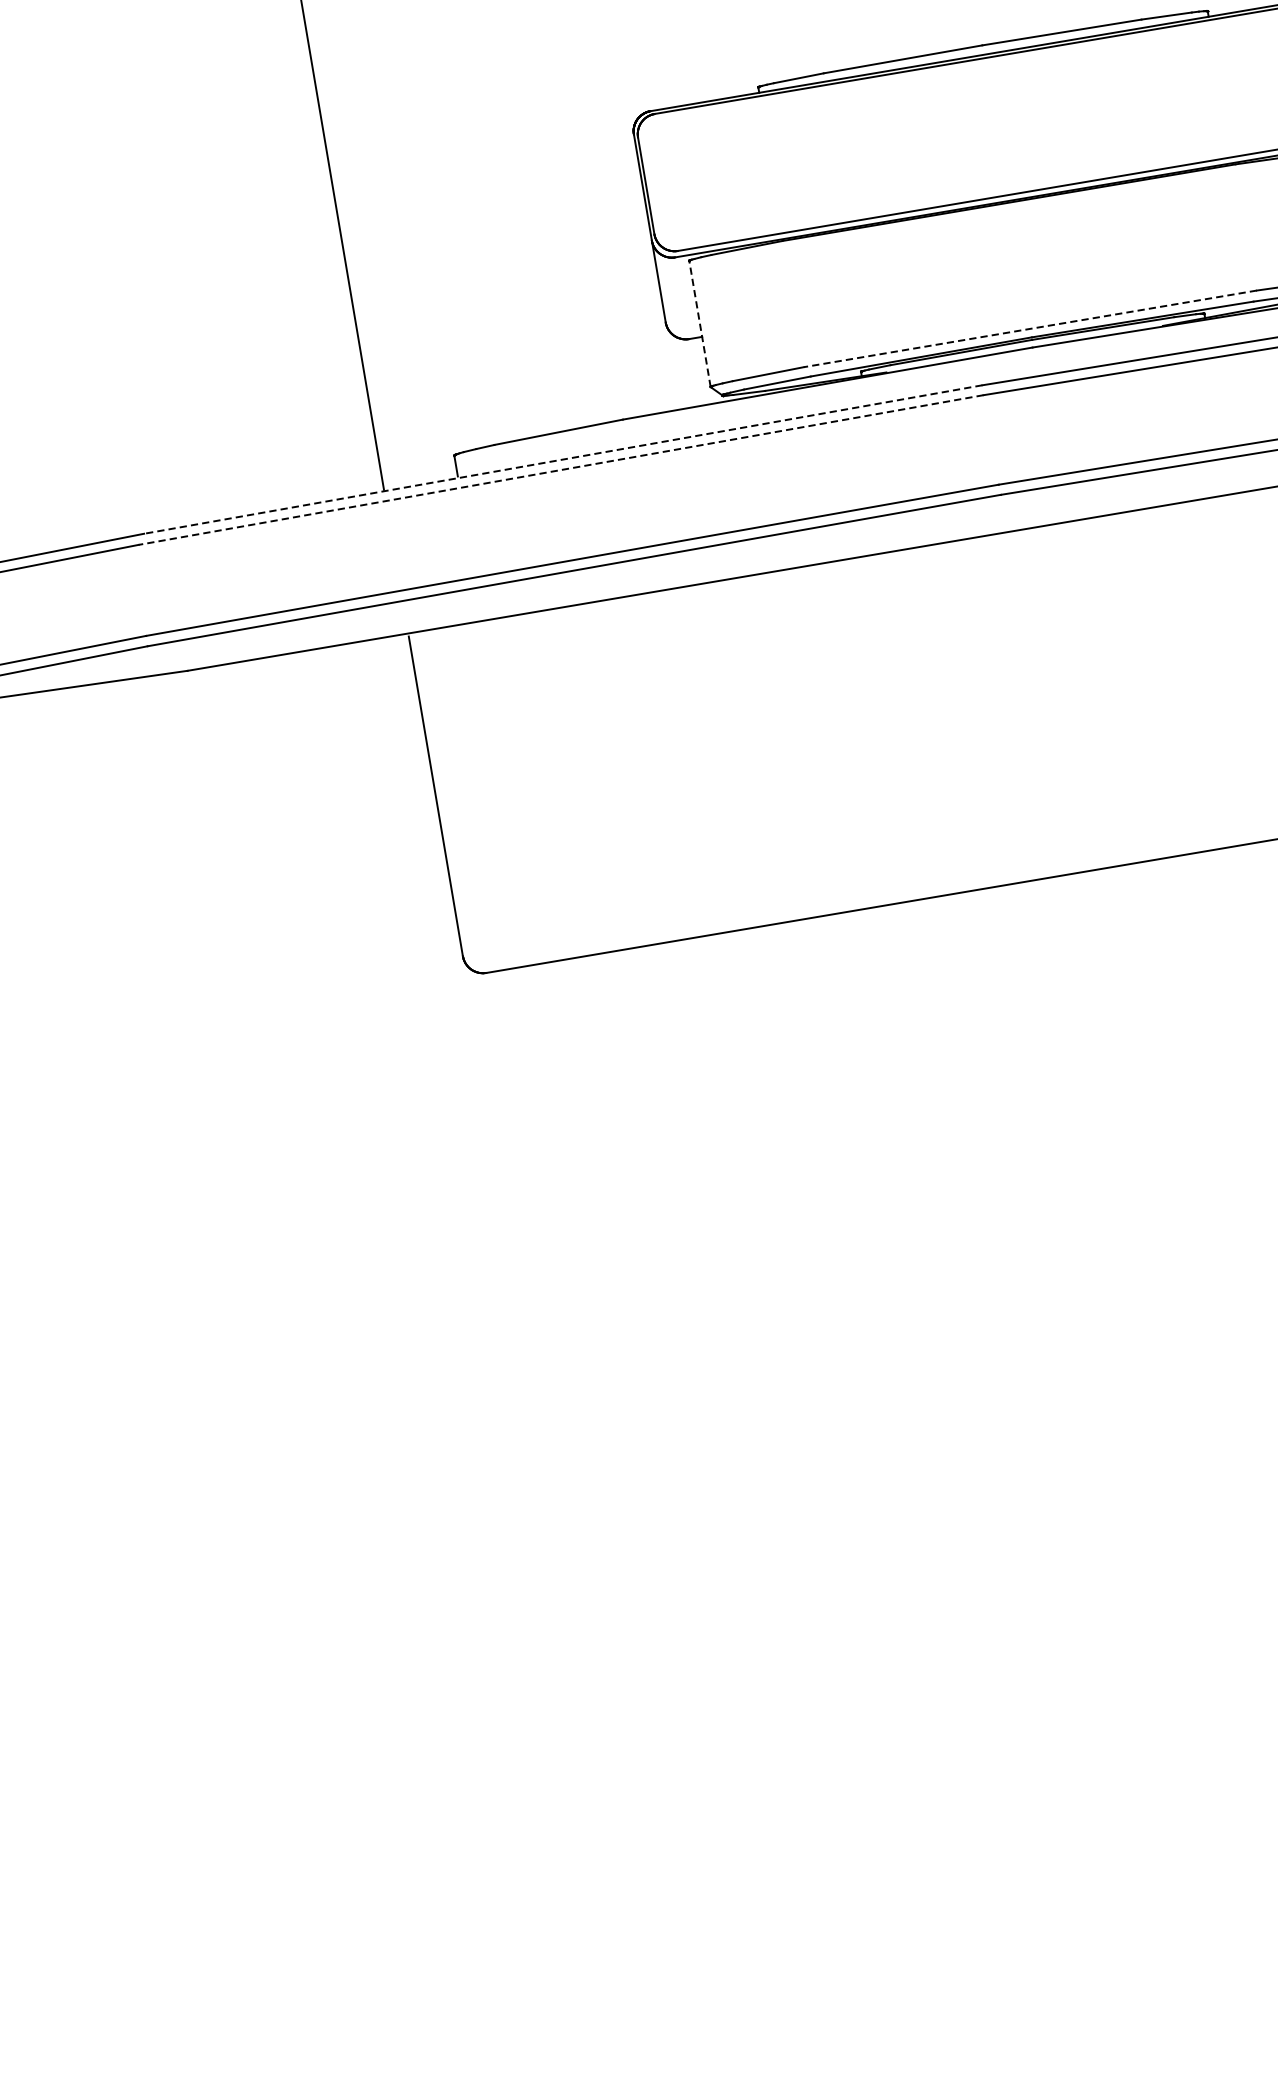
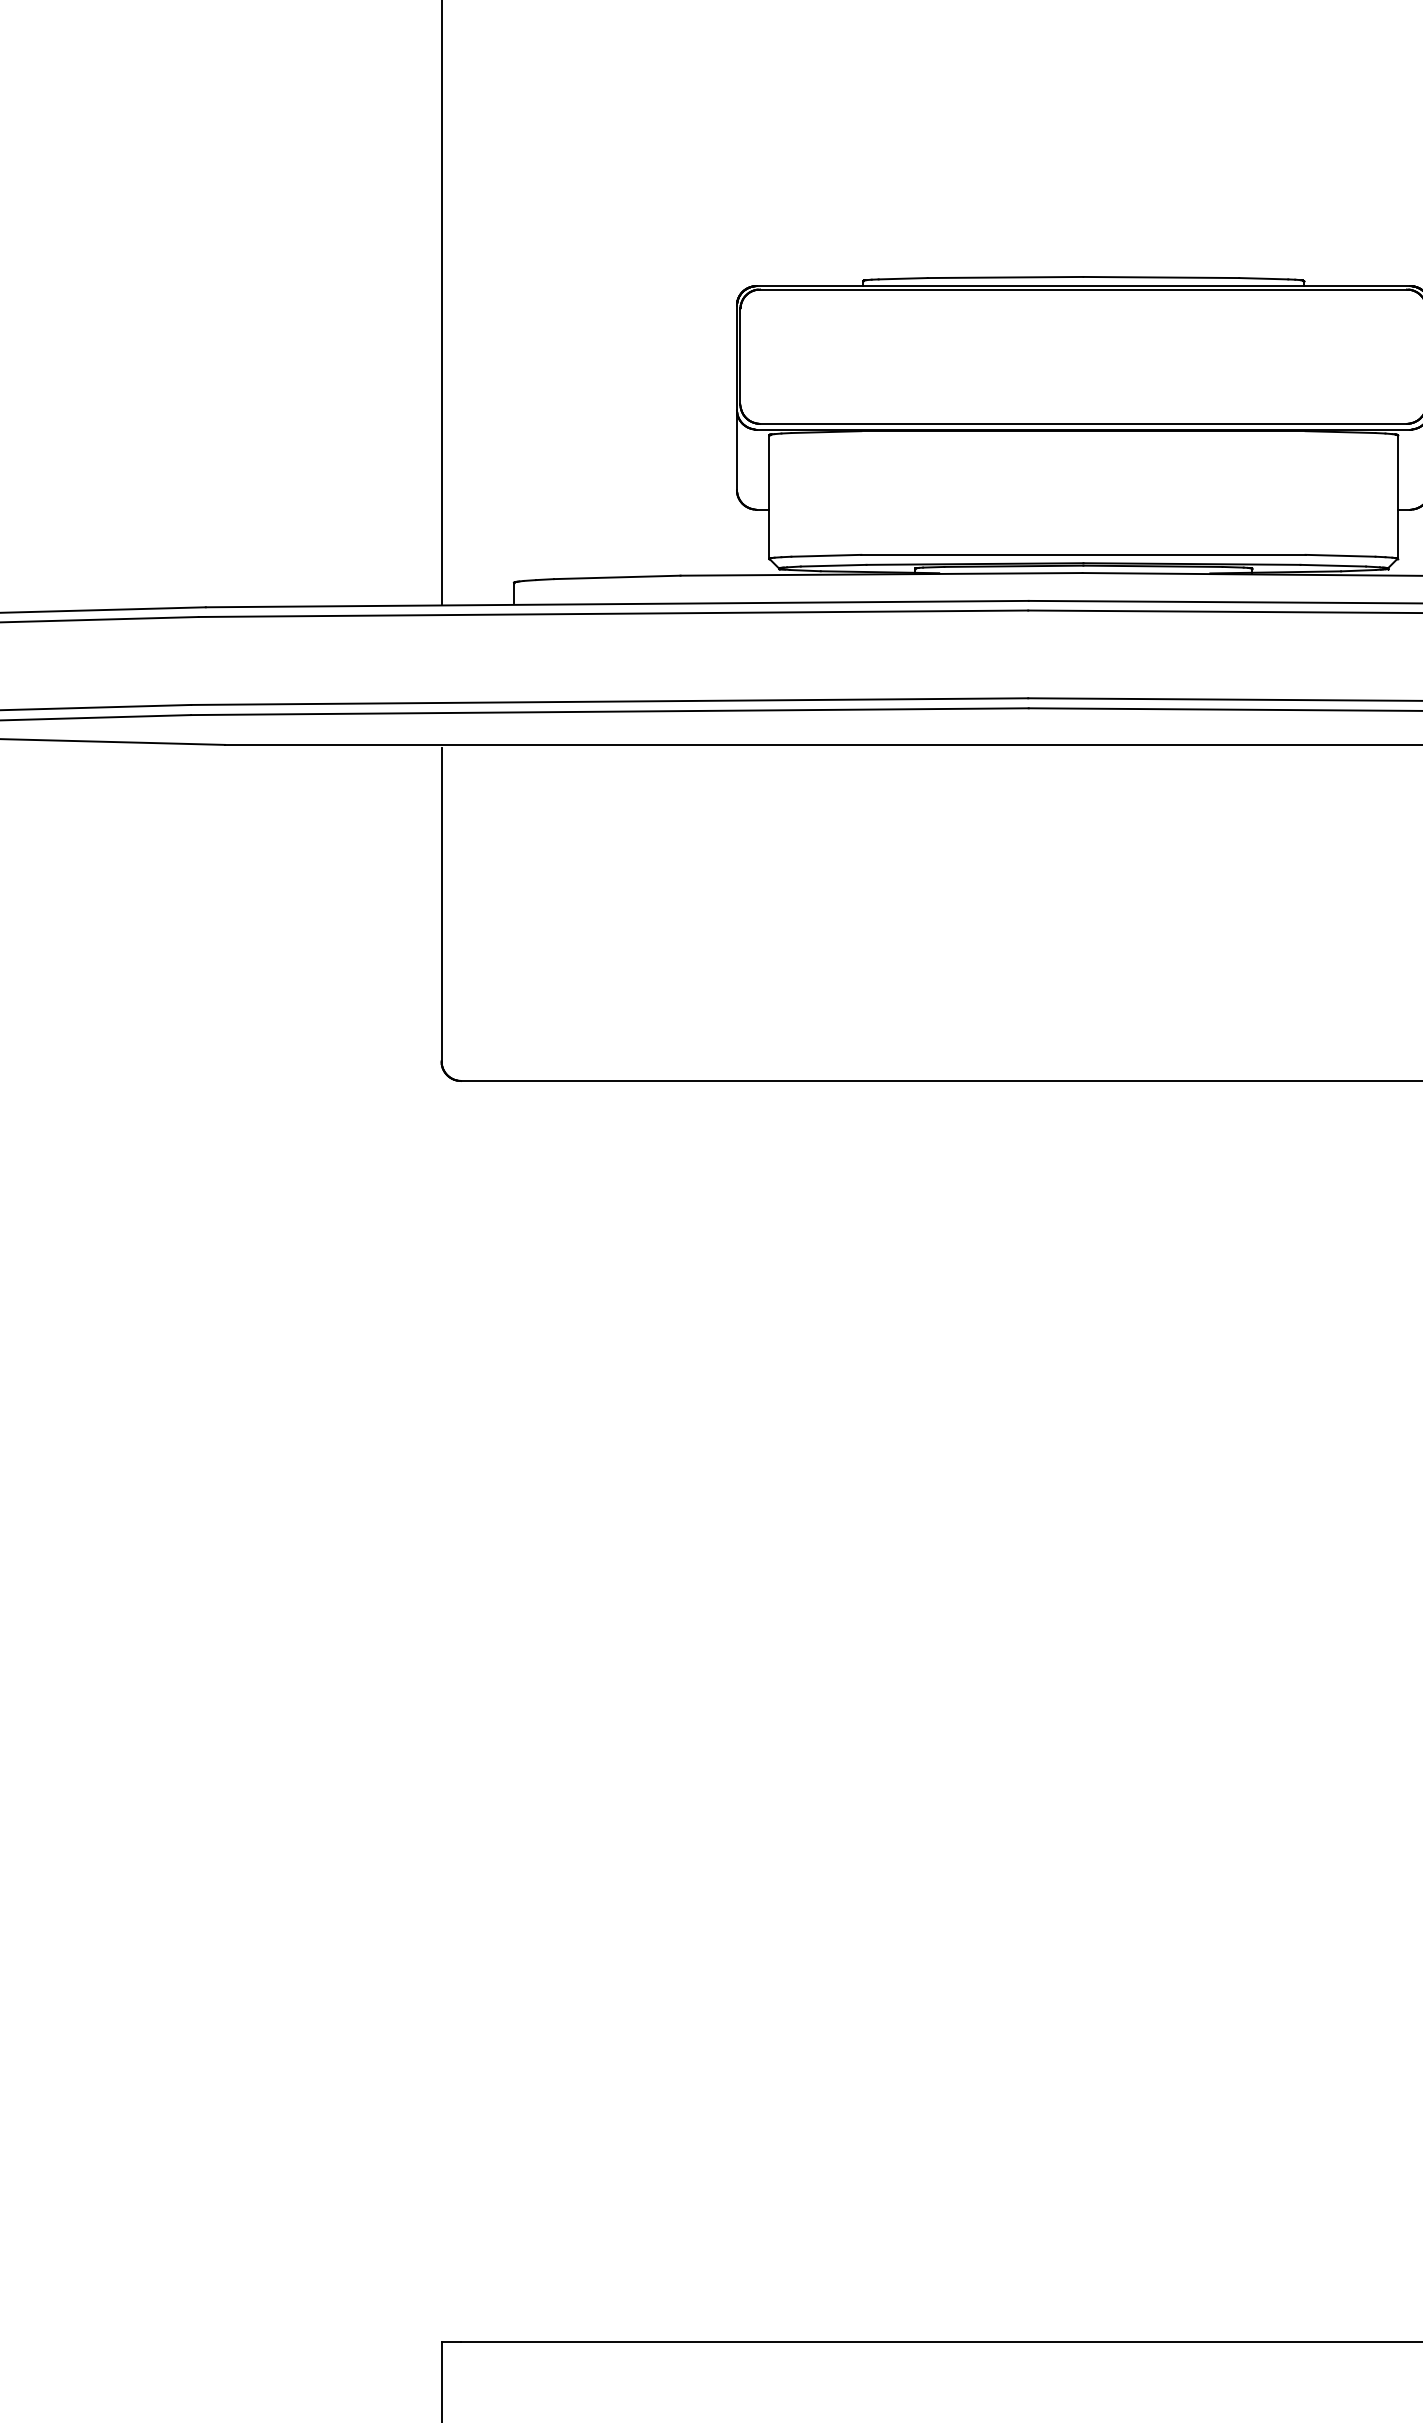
line: (700, 323) -> (769, 496), dashed -> solid
line: (1029, 328) -> (1082, 554), dashed -> solid
line: (562, 460) -> (616, 604), dashed -> solid
line: (561, 469) -> (613, 613), dashed -> solid

